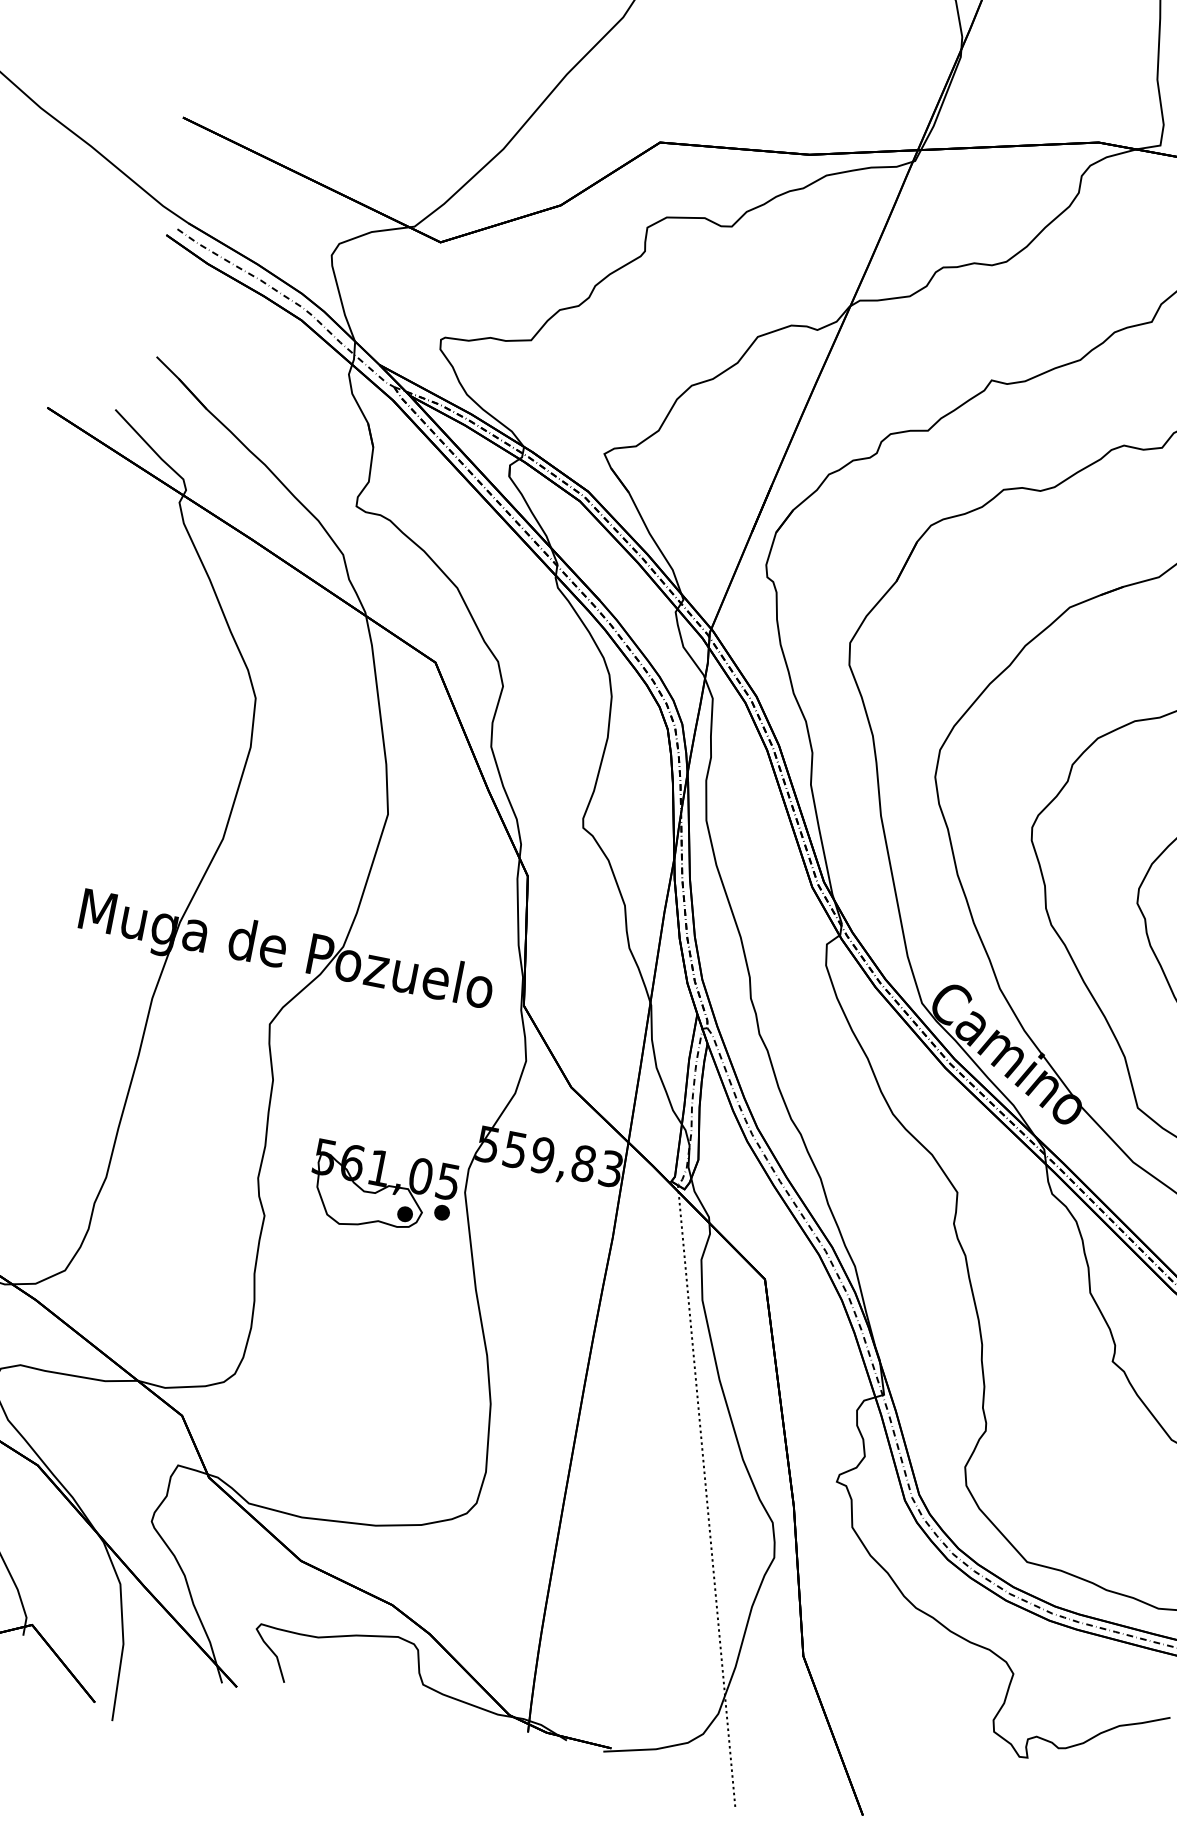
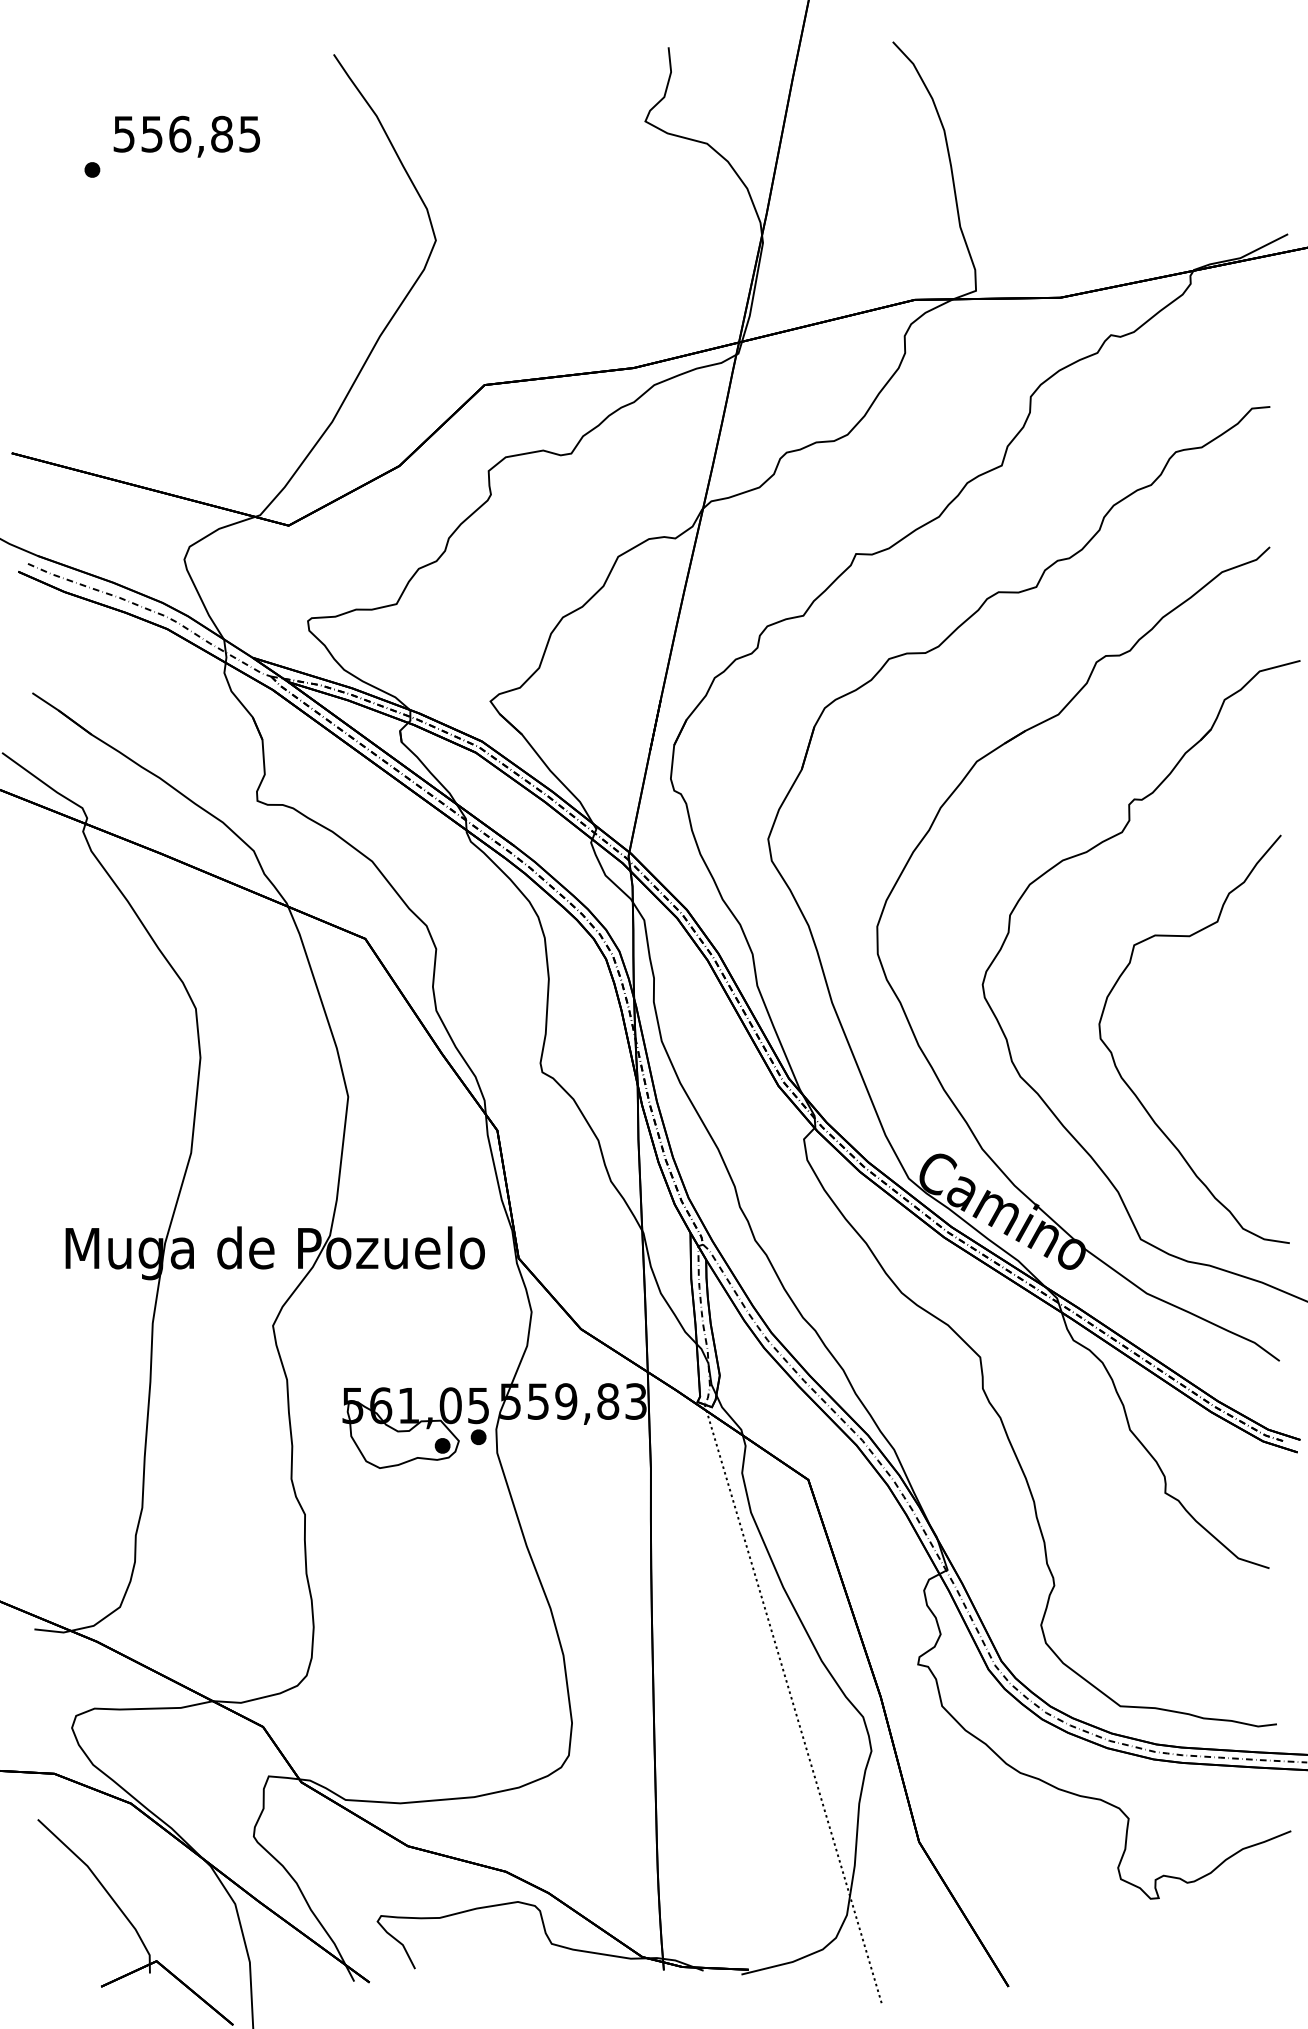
part: (382, 1190) -> (415, 1427), moved

